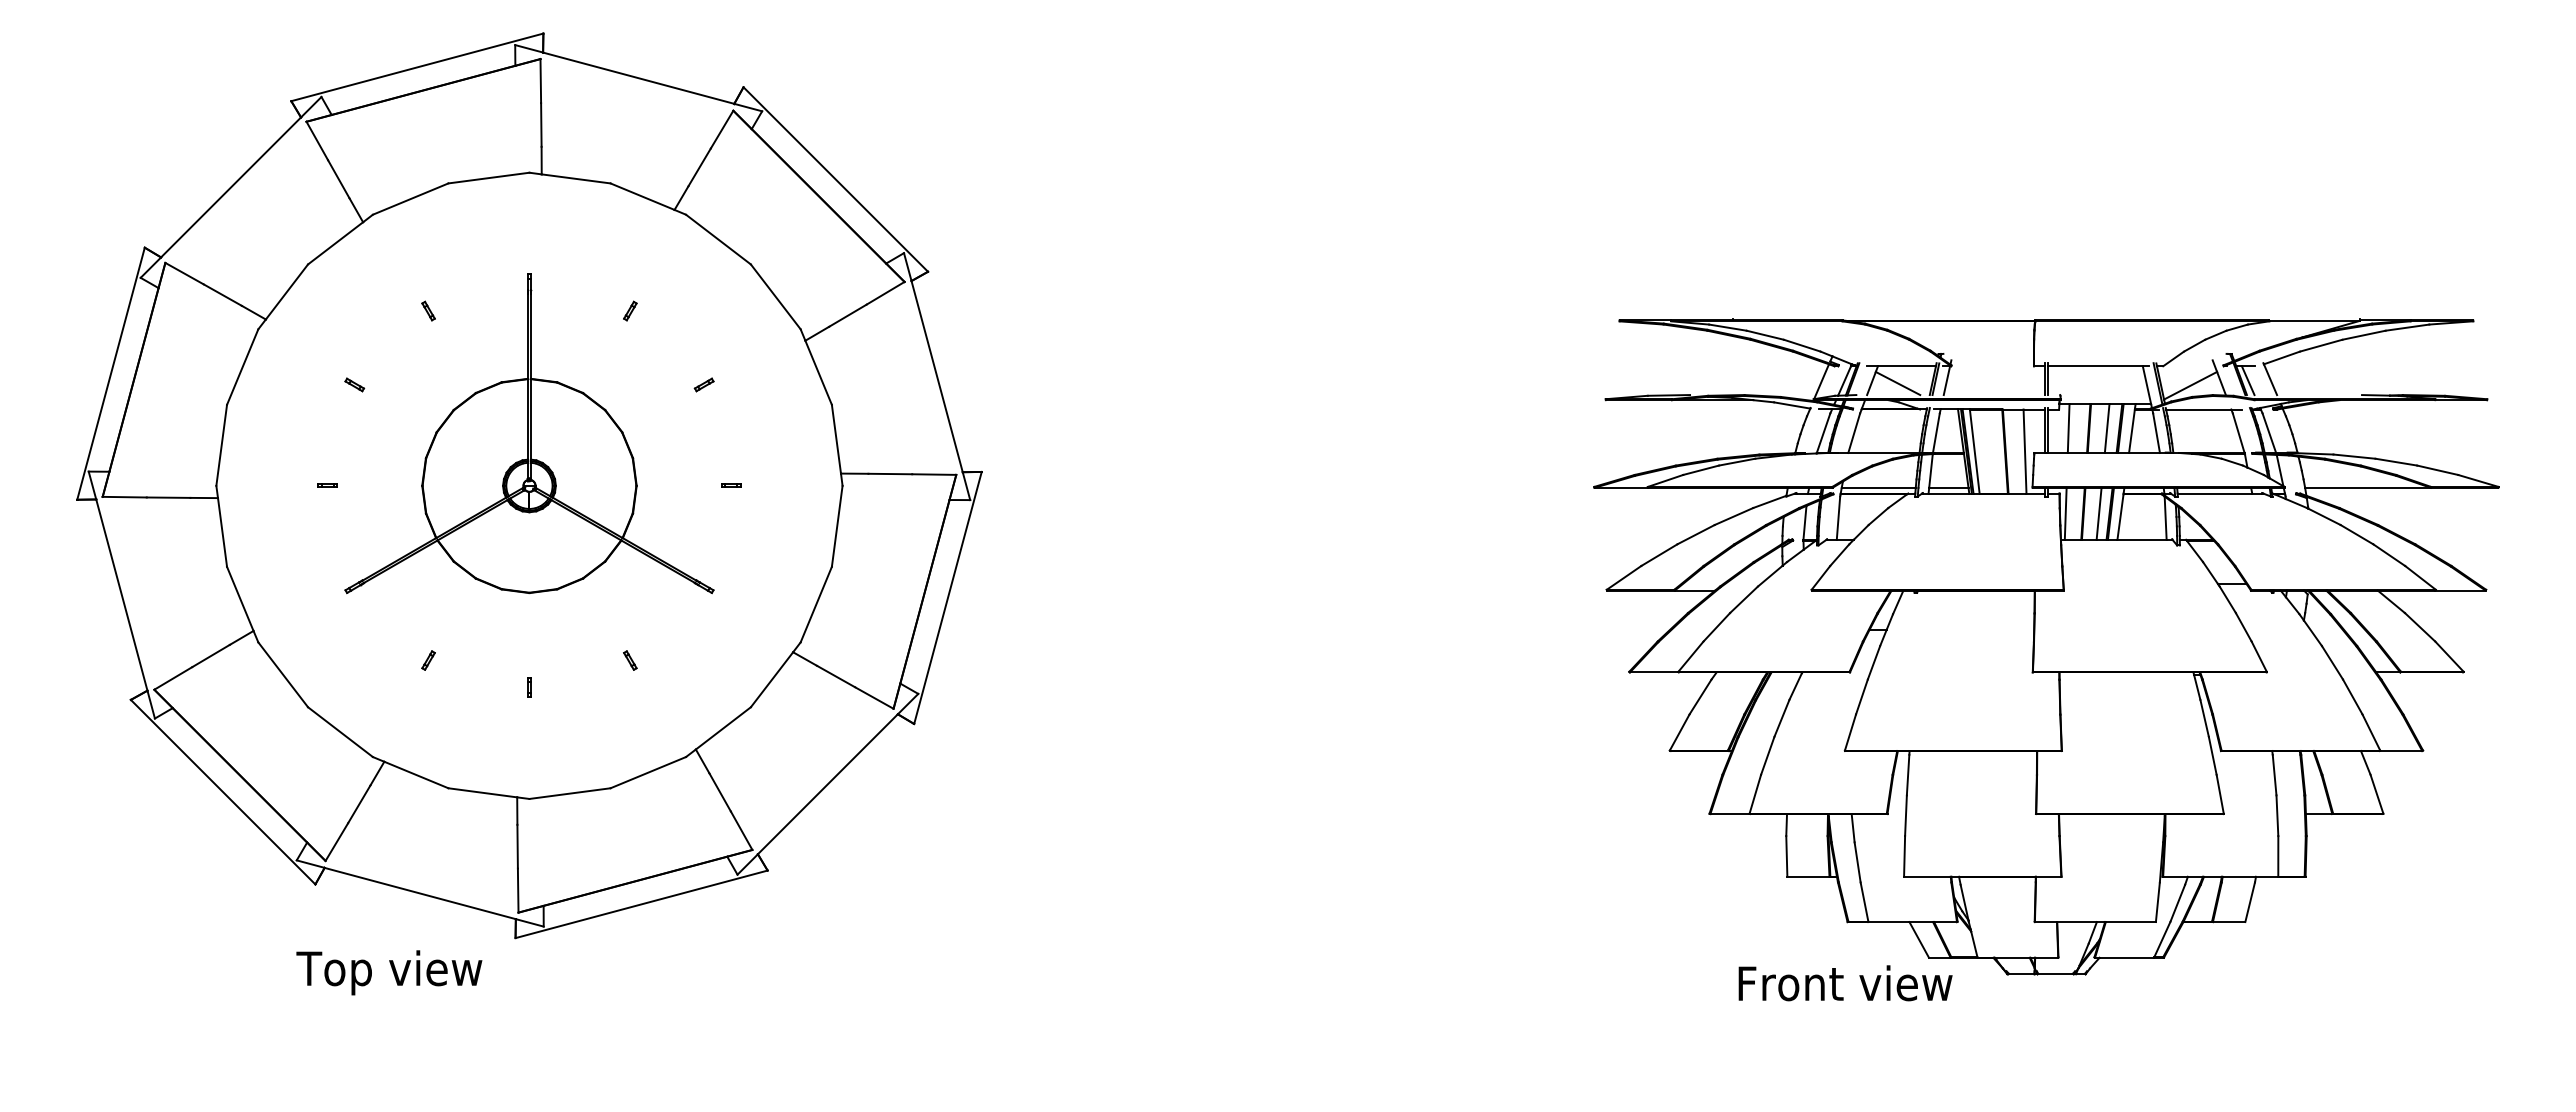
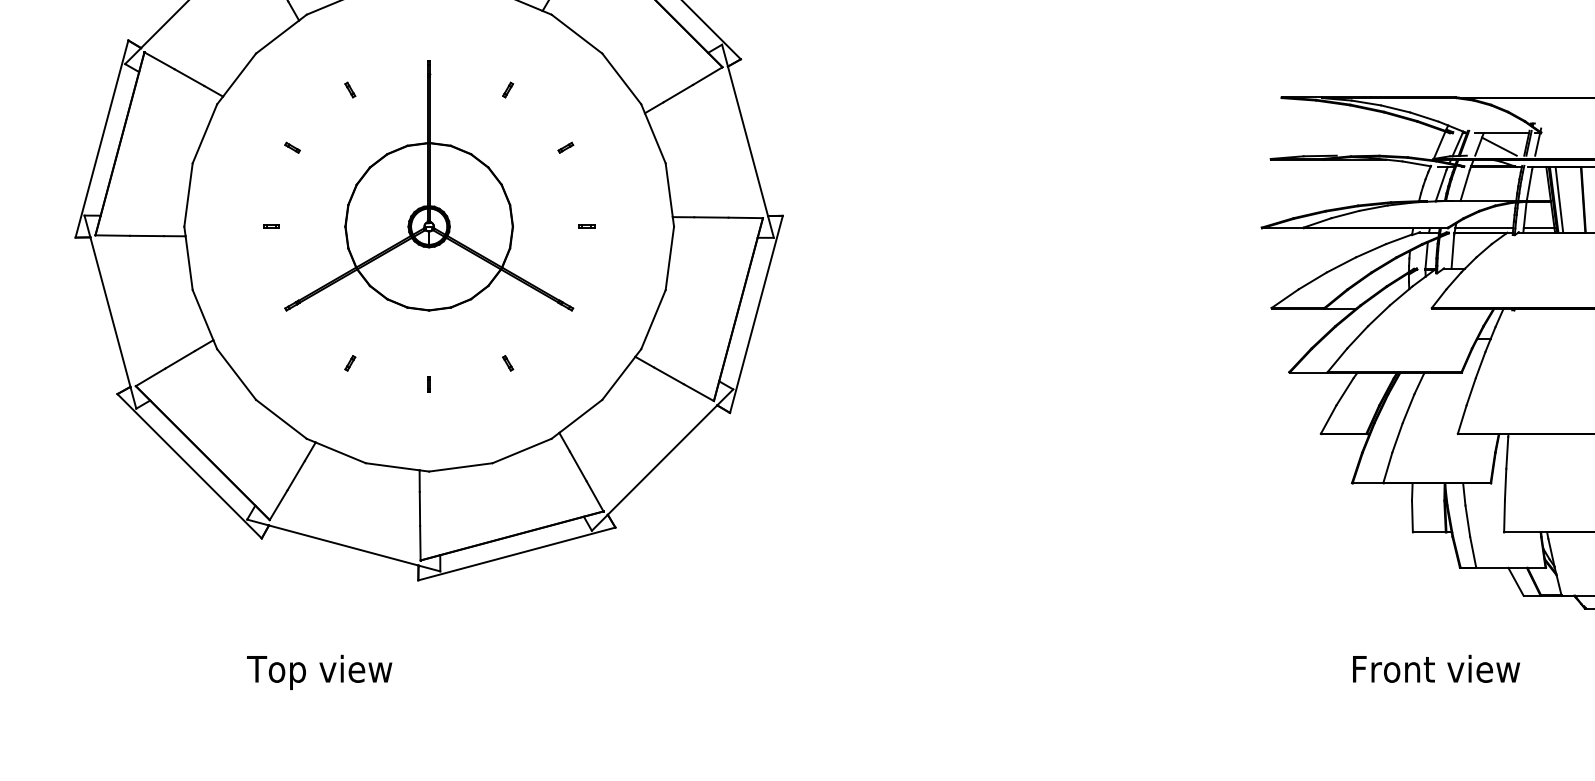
text: (389, 972) -> (319, 672), moved
text: (1845, 983) -> (1436, 669), moved

